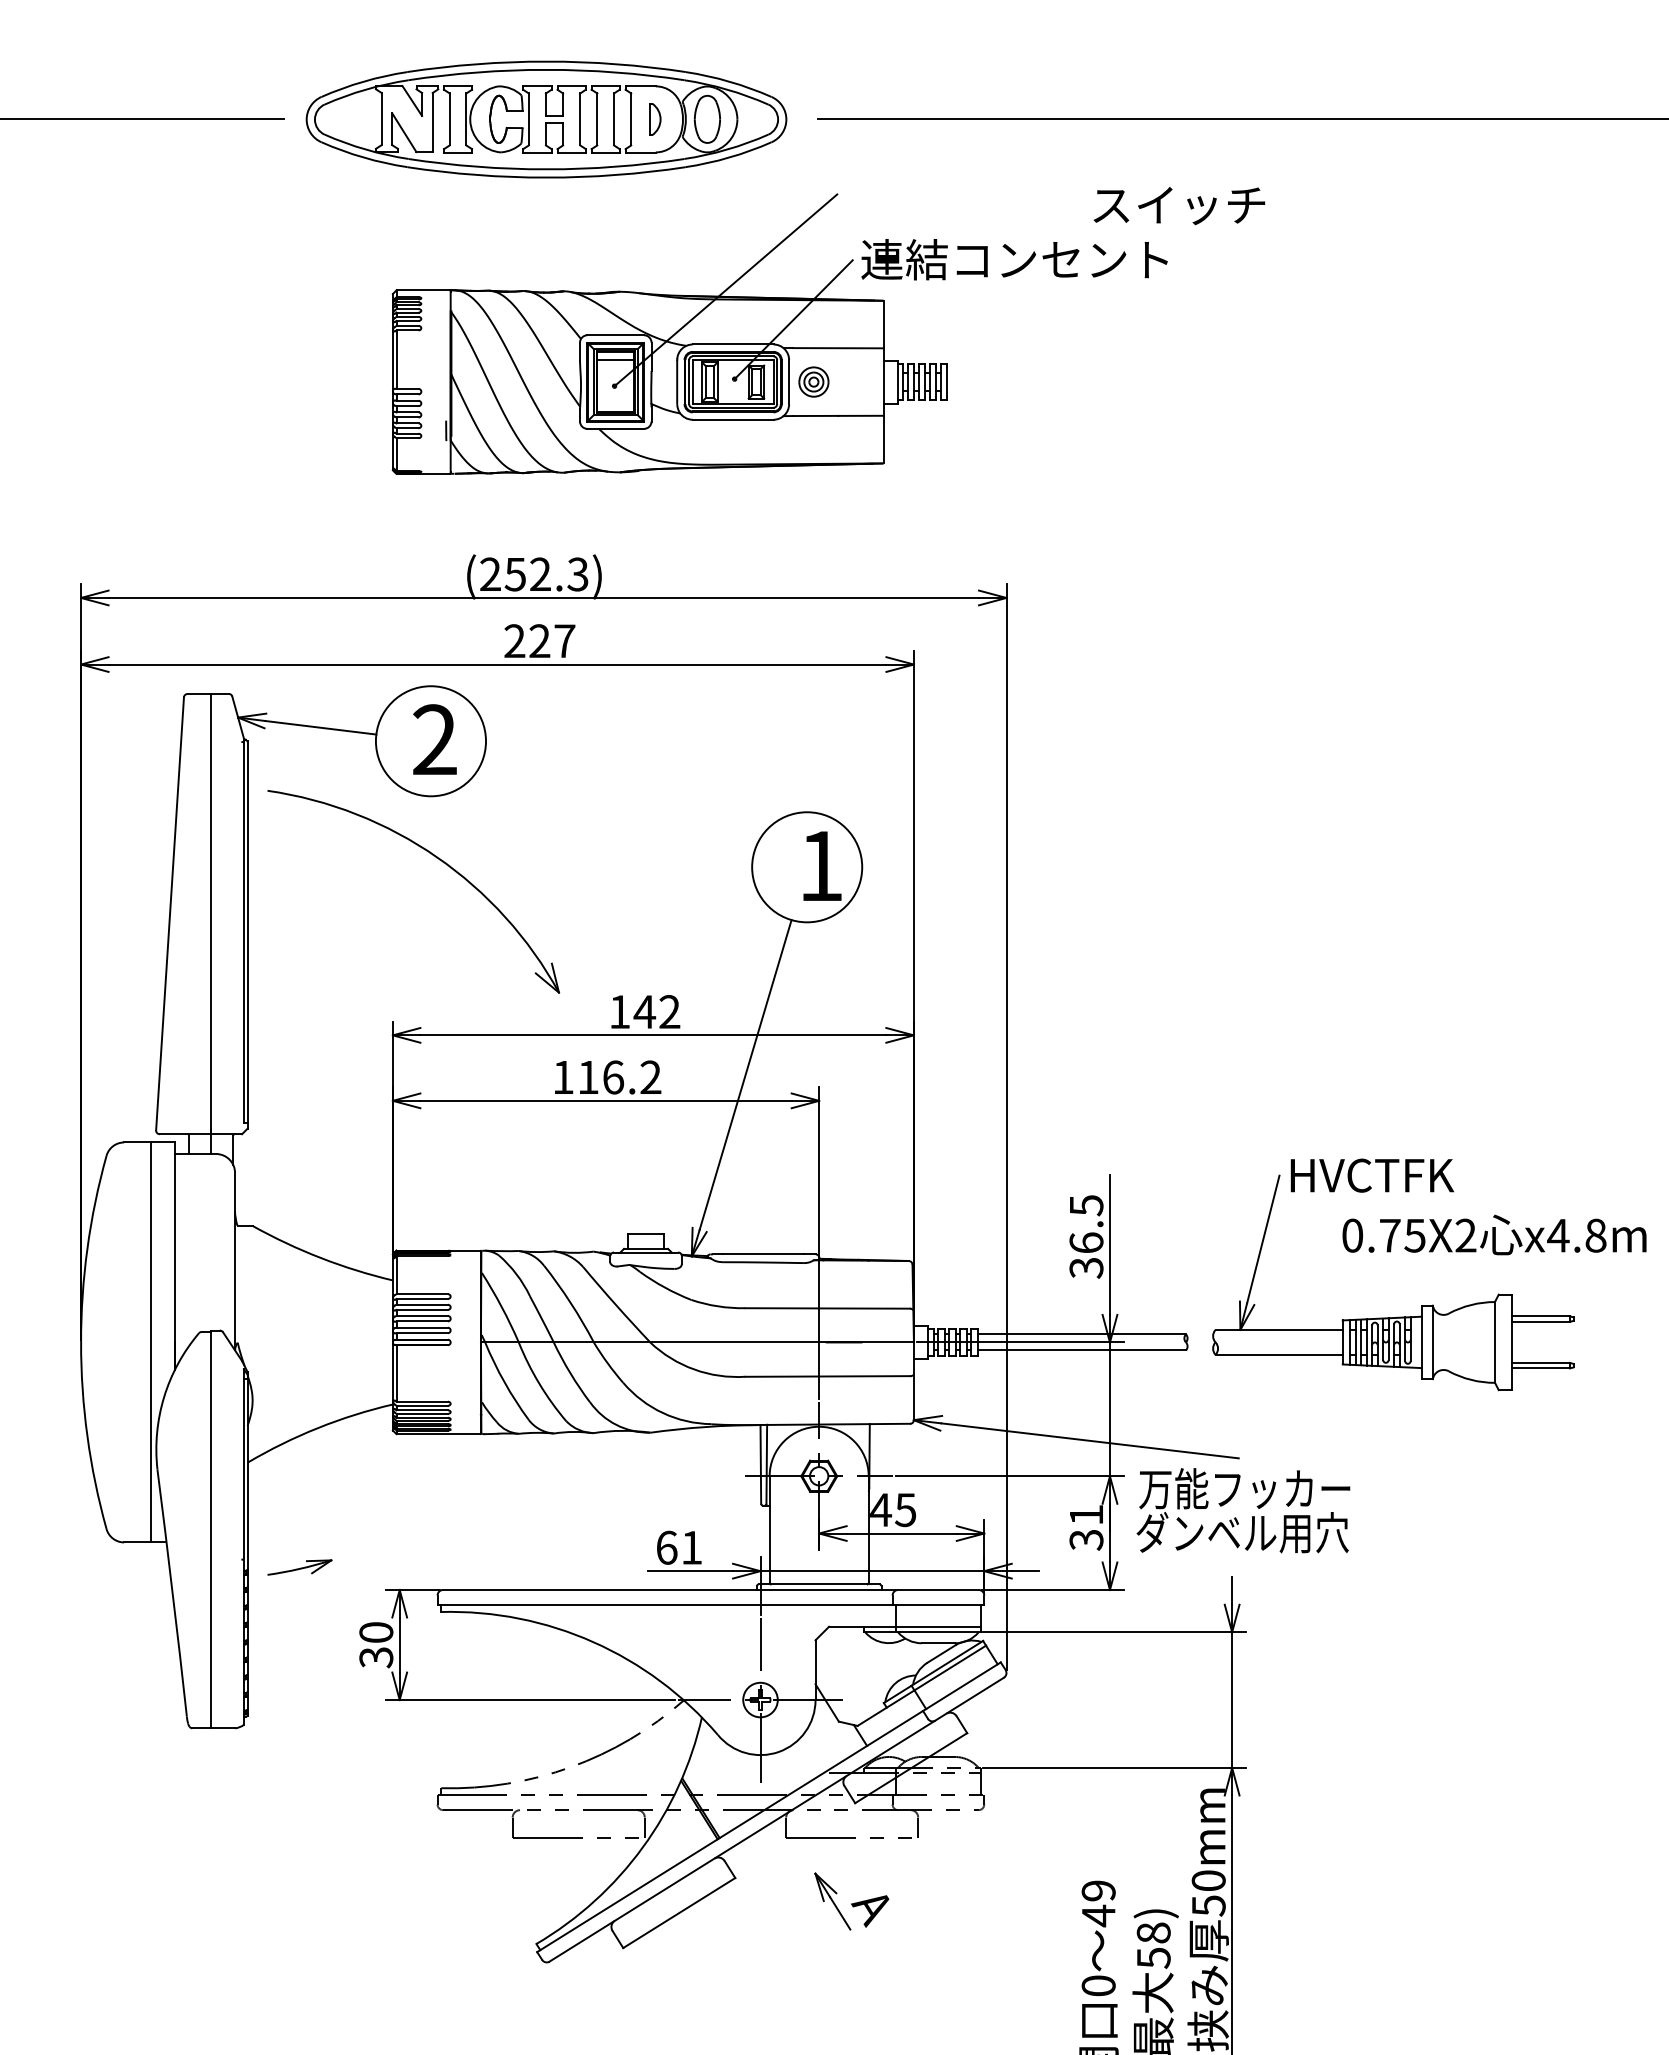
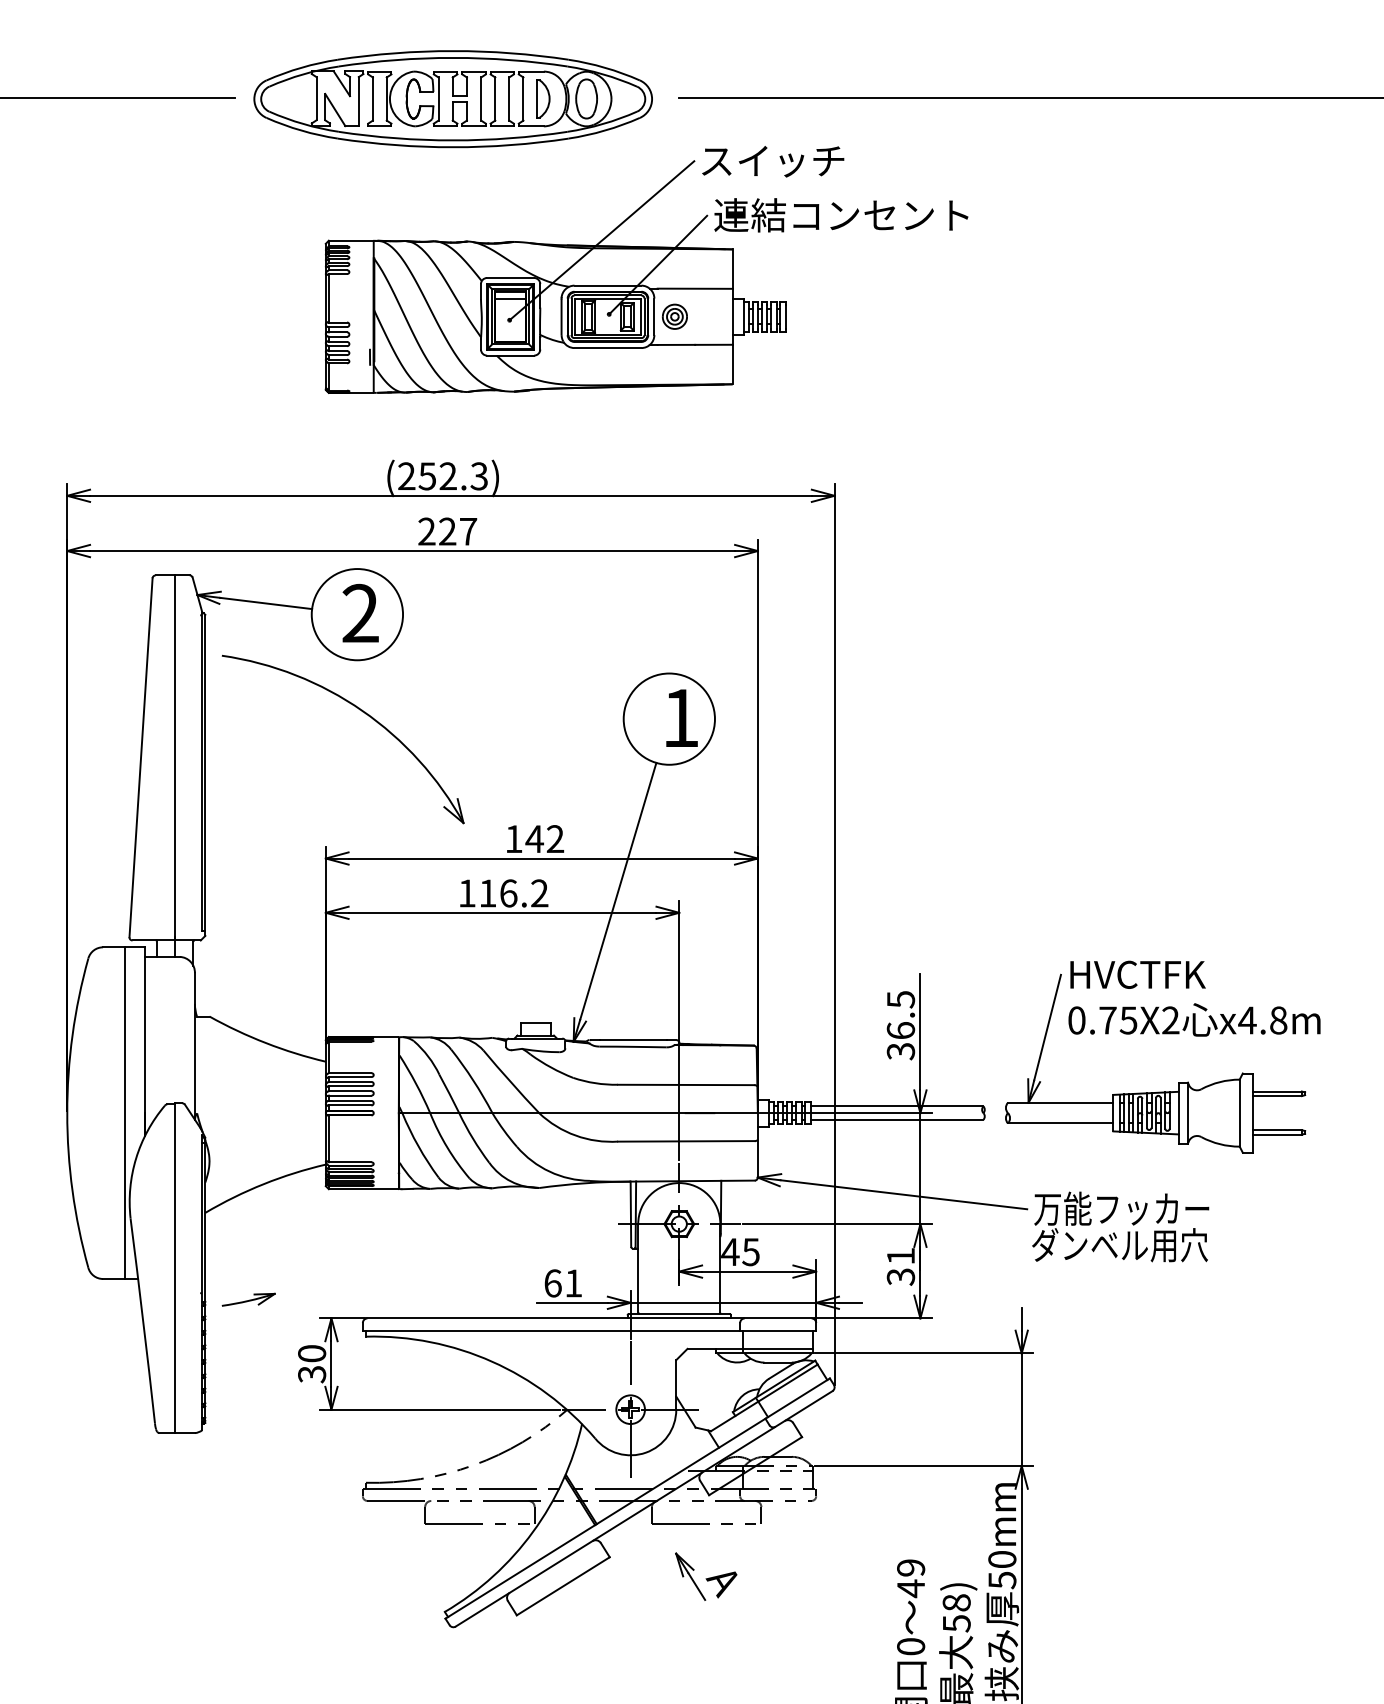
part: (655, 119) -> (543, 99), size x1.43
text: (1179, 206) -> (773, 162), moved
text: (1494, 1234) -> (1194, 1019), moved
text: (1243, 1510) -> (1120, 1226), moved

